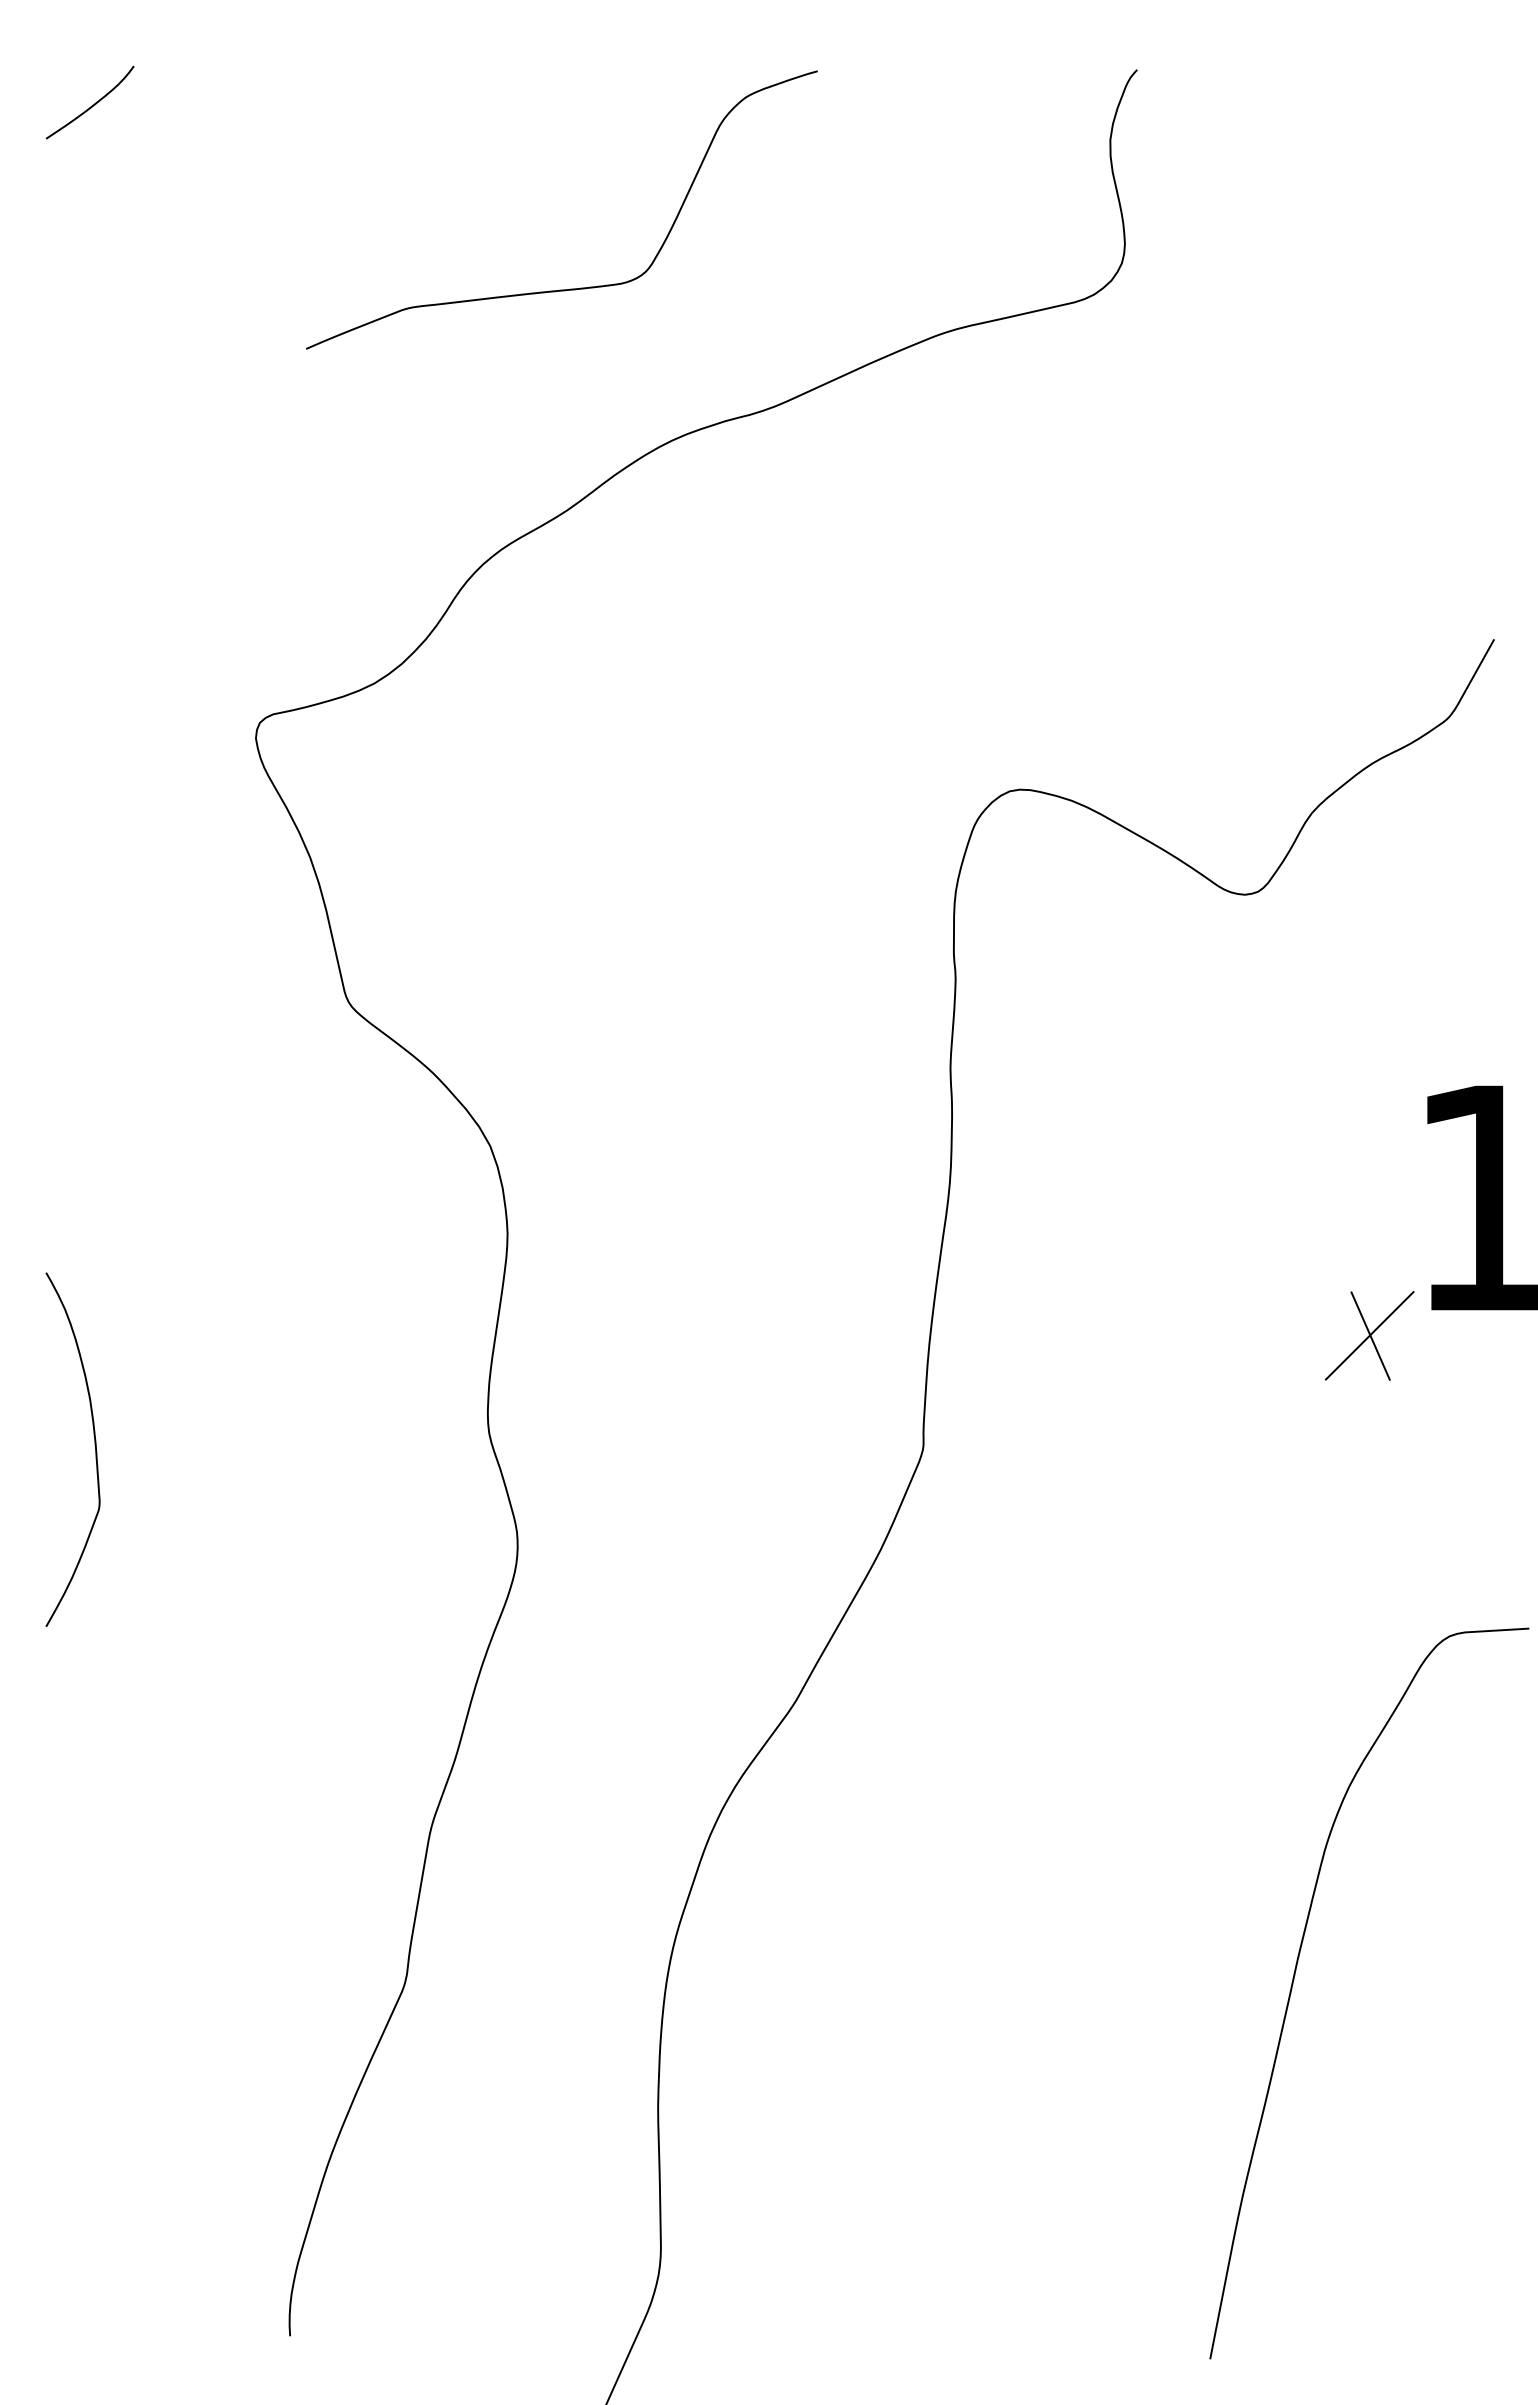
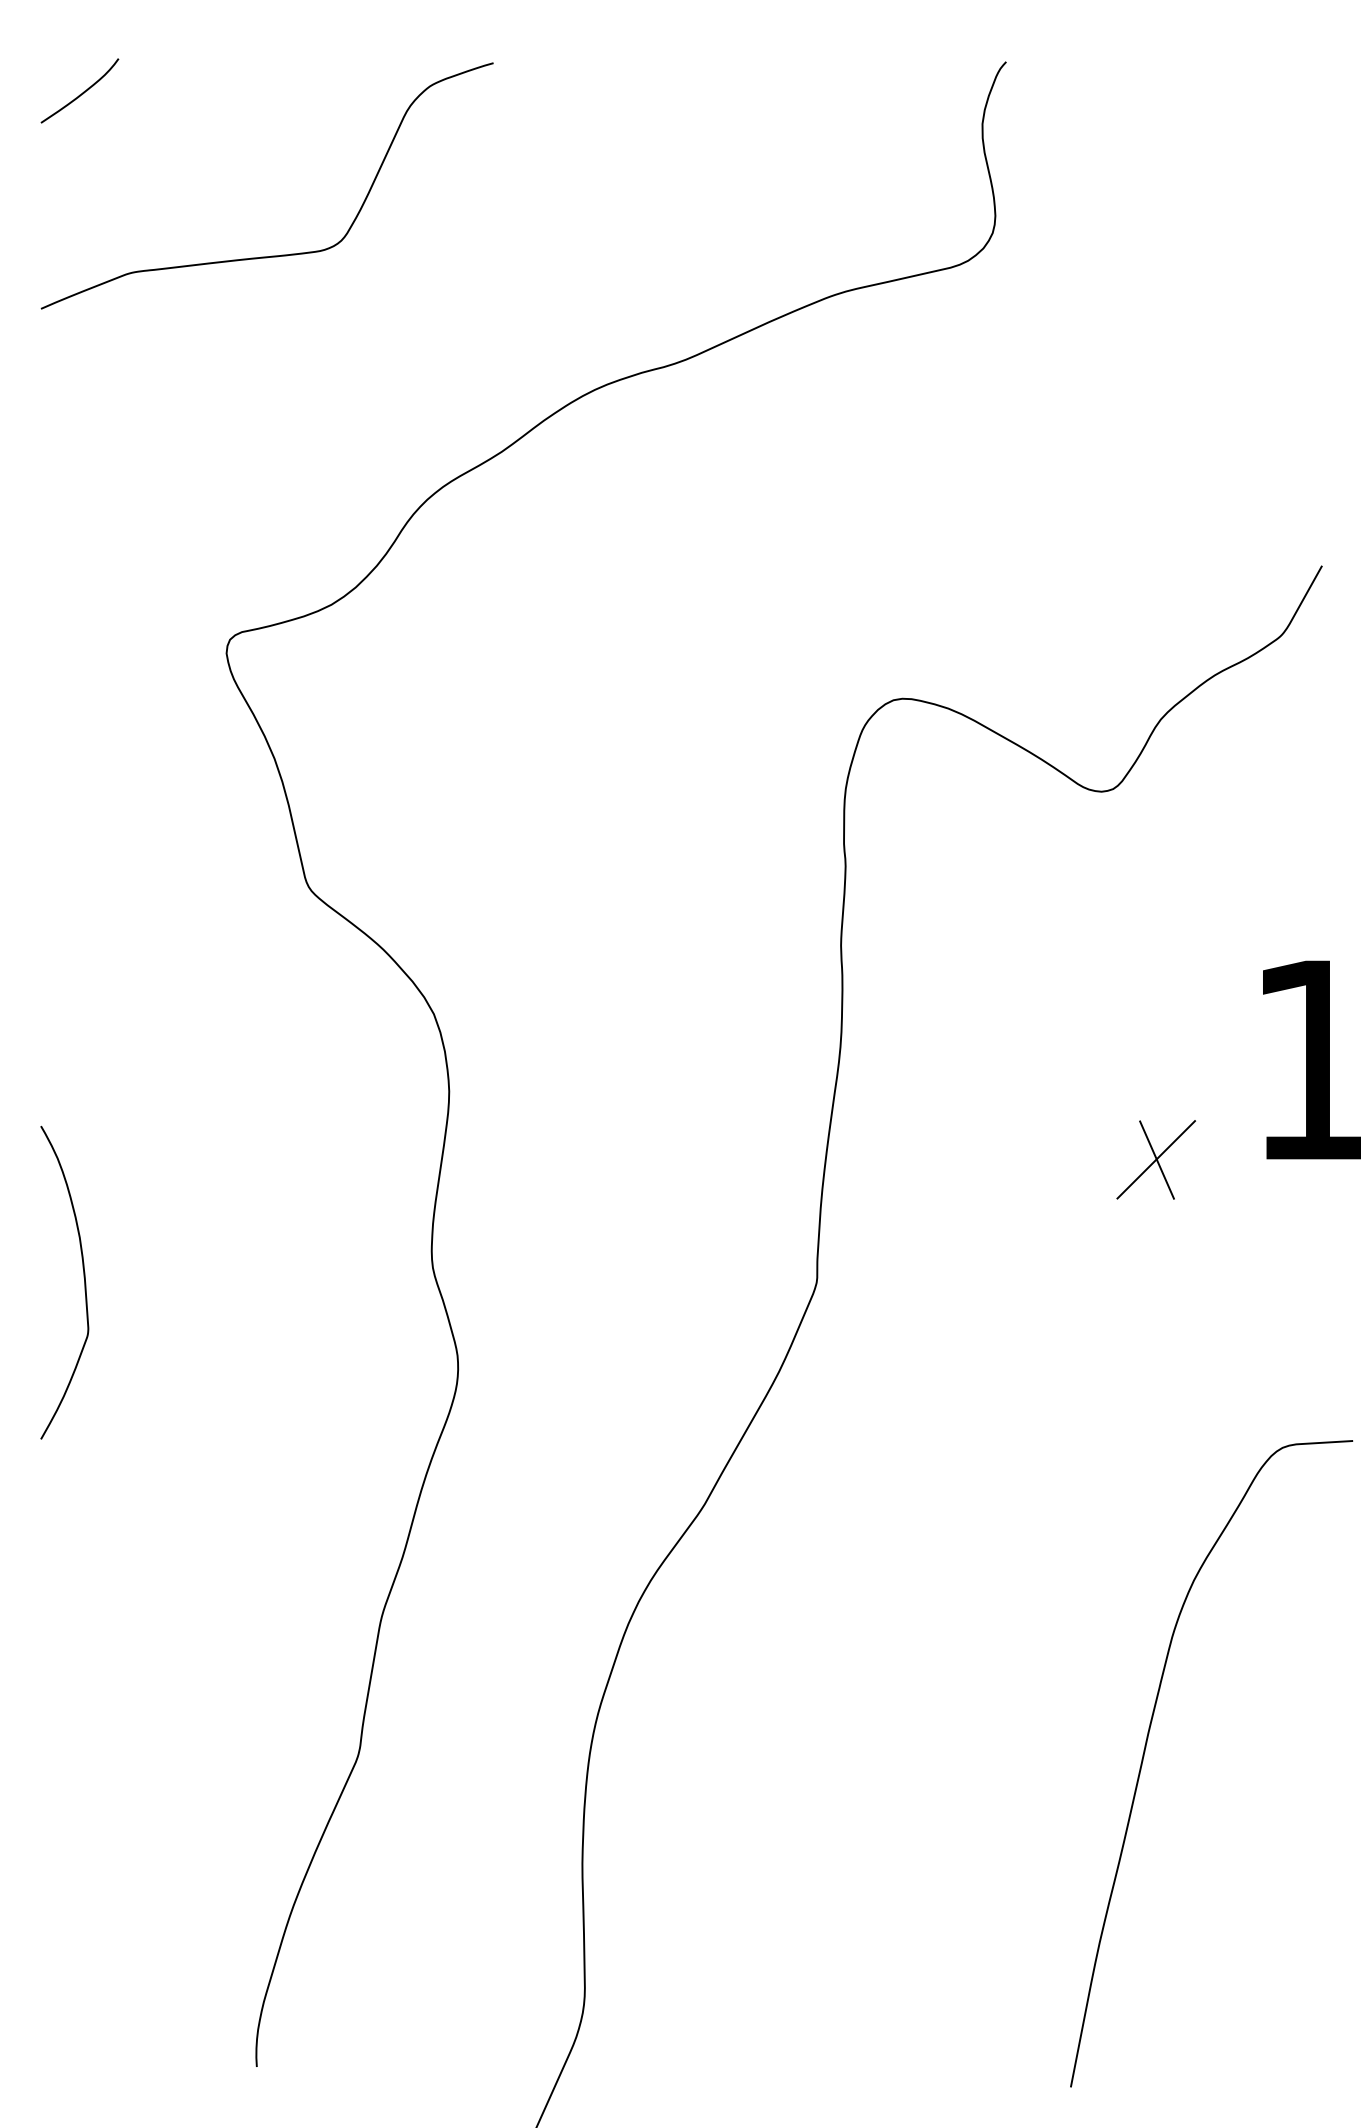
curve: (570, 288) -> (274, 255), moved
part: (1369, 1335) -> (1156, 1159), moved

